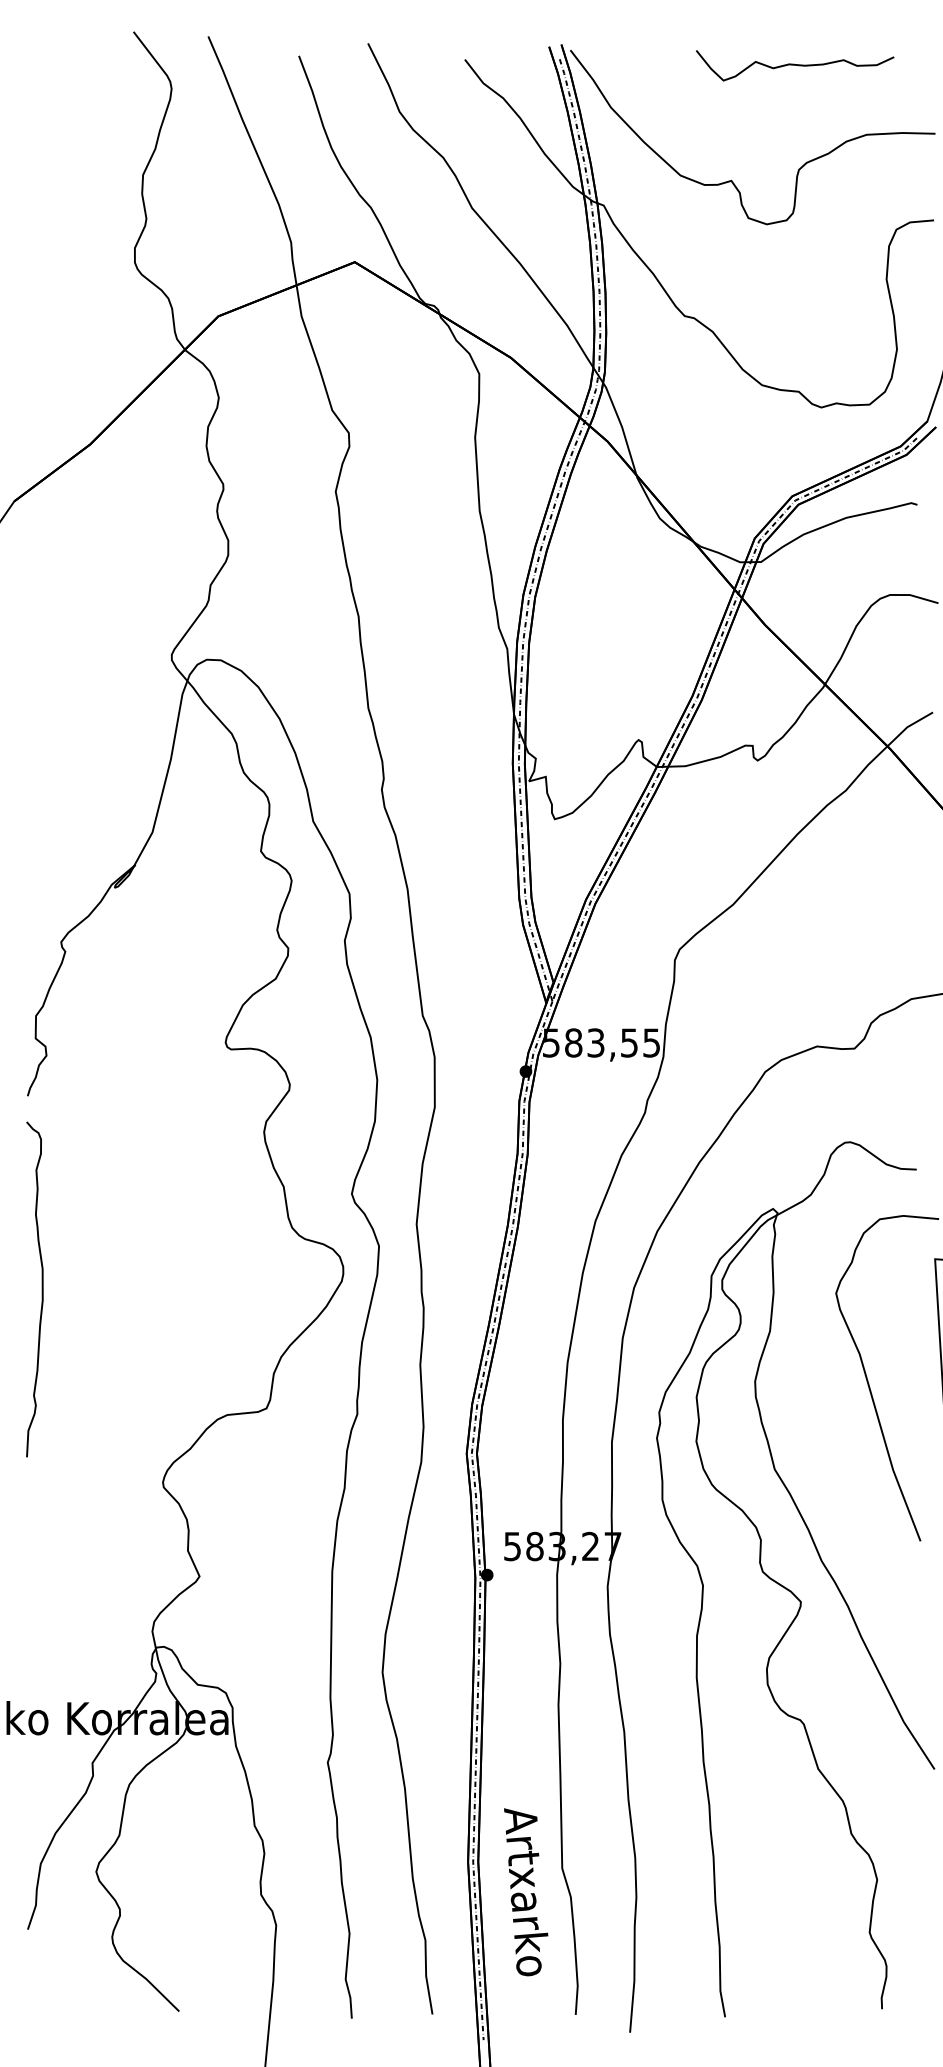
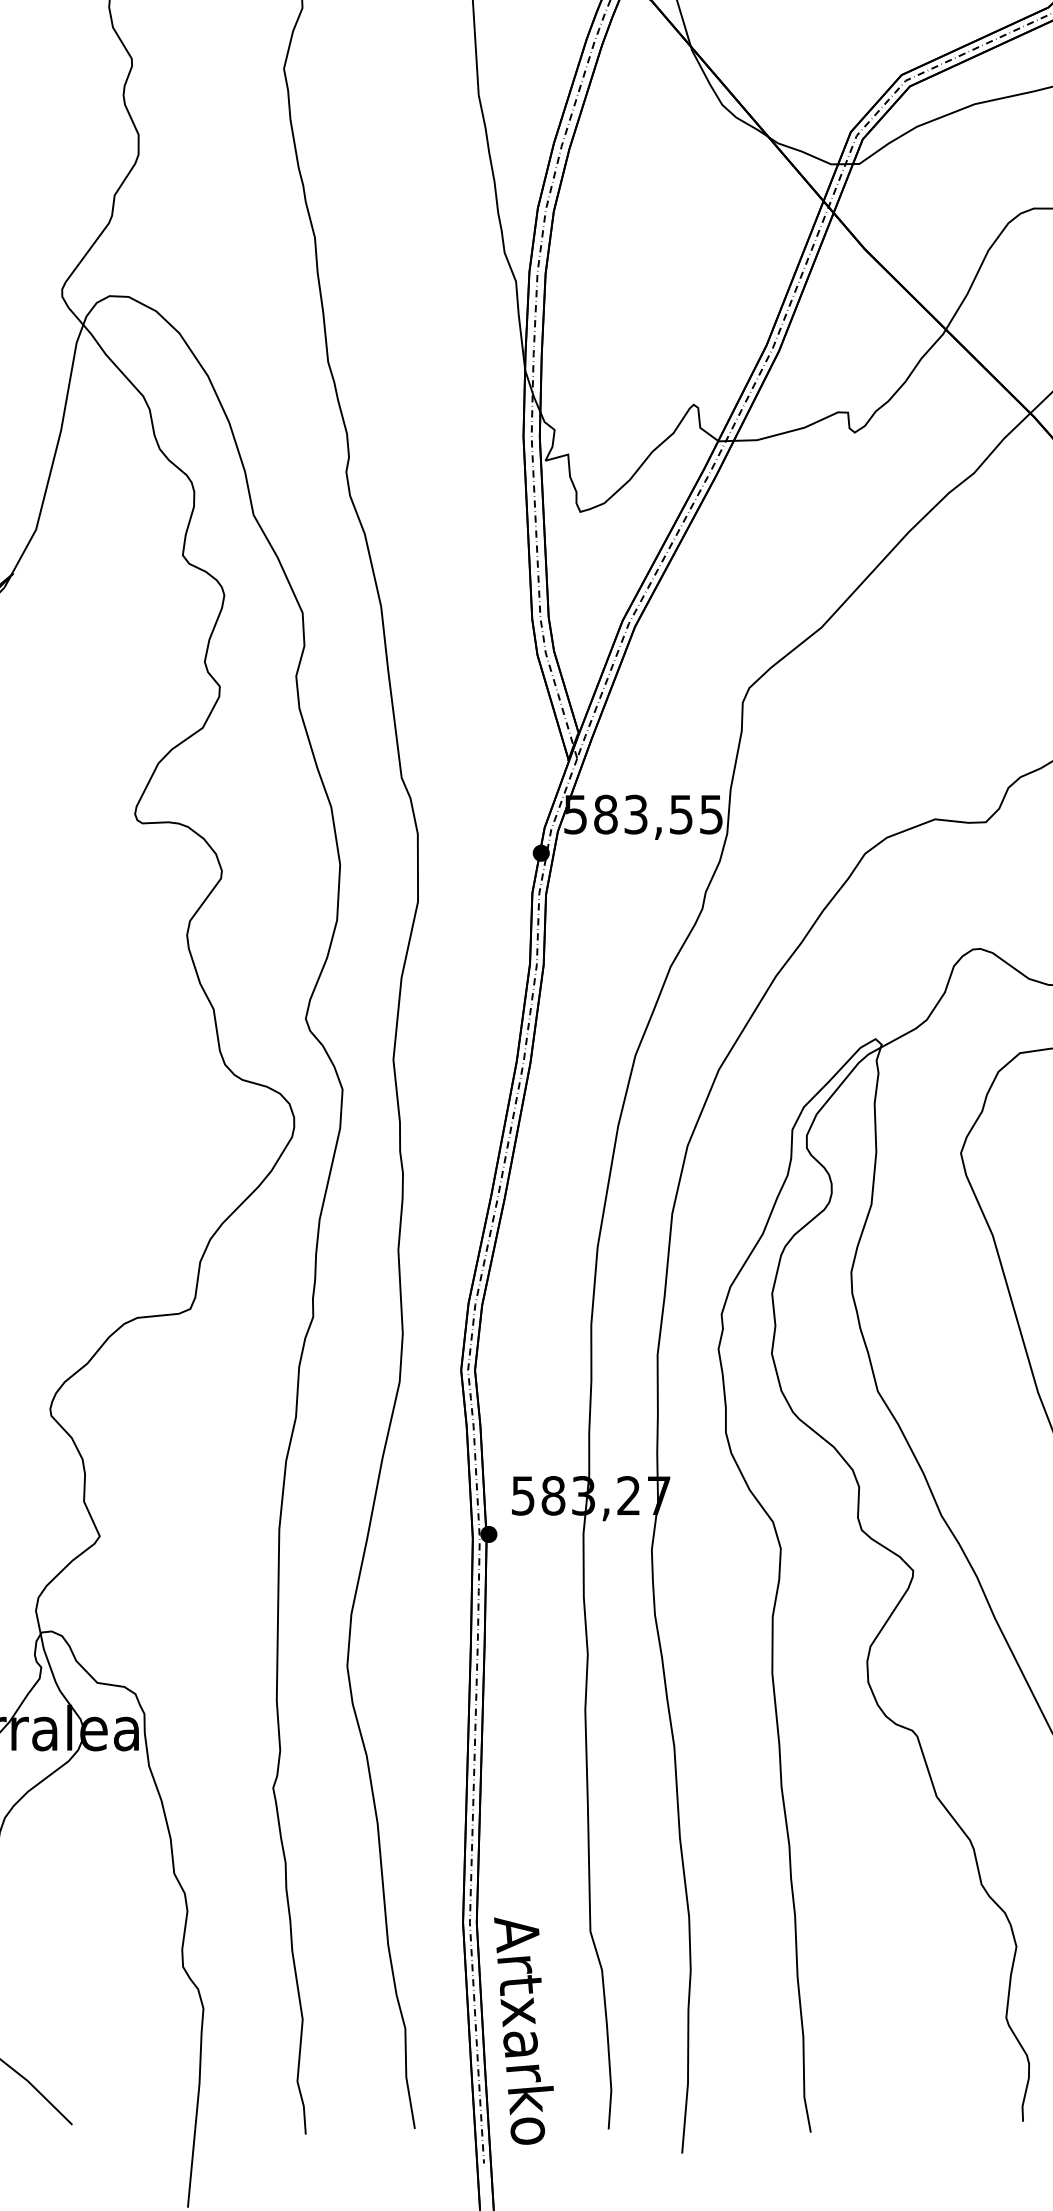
text: (526, 1892) -> (524, 2031), moved

